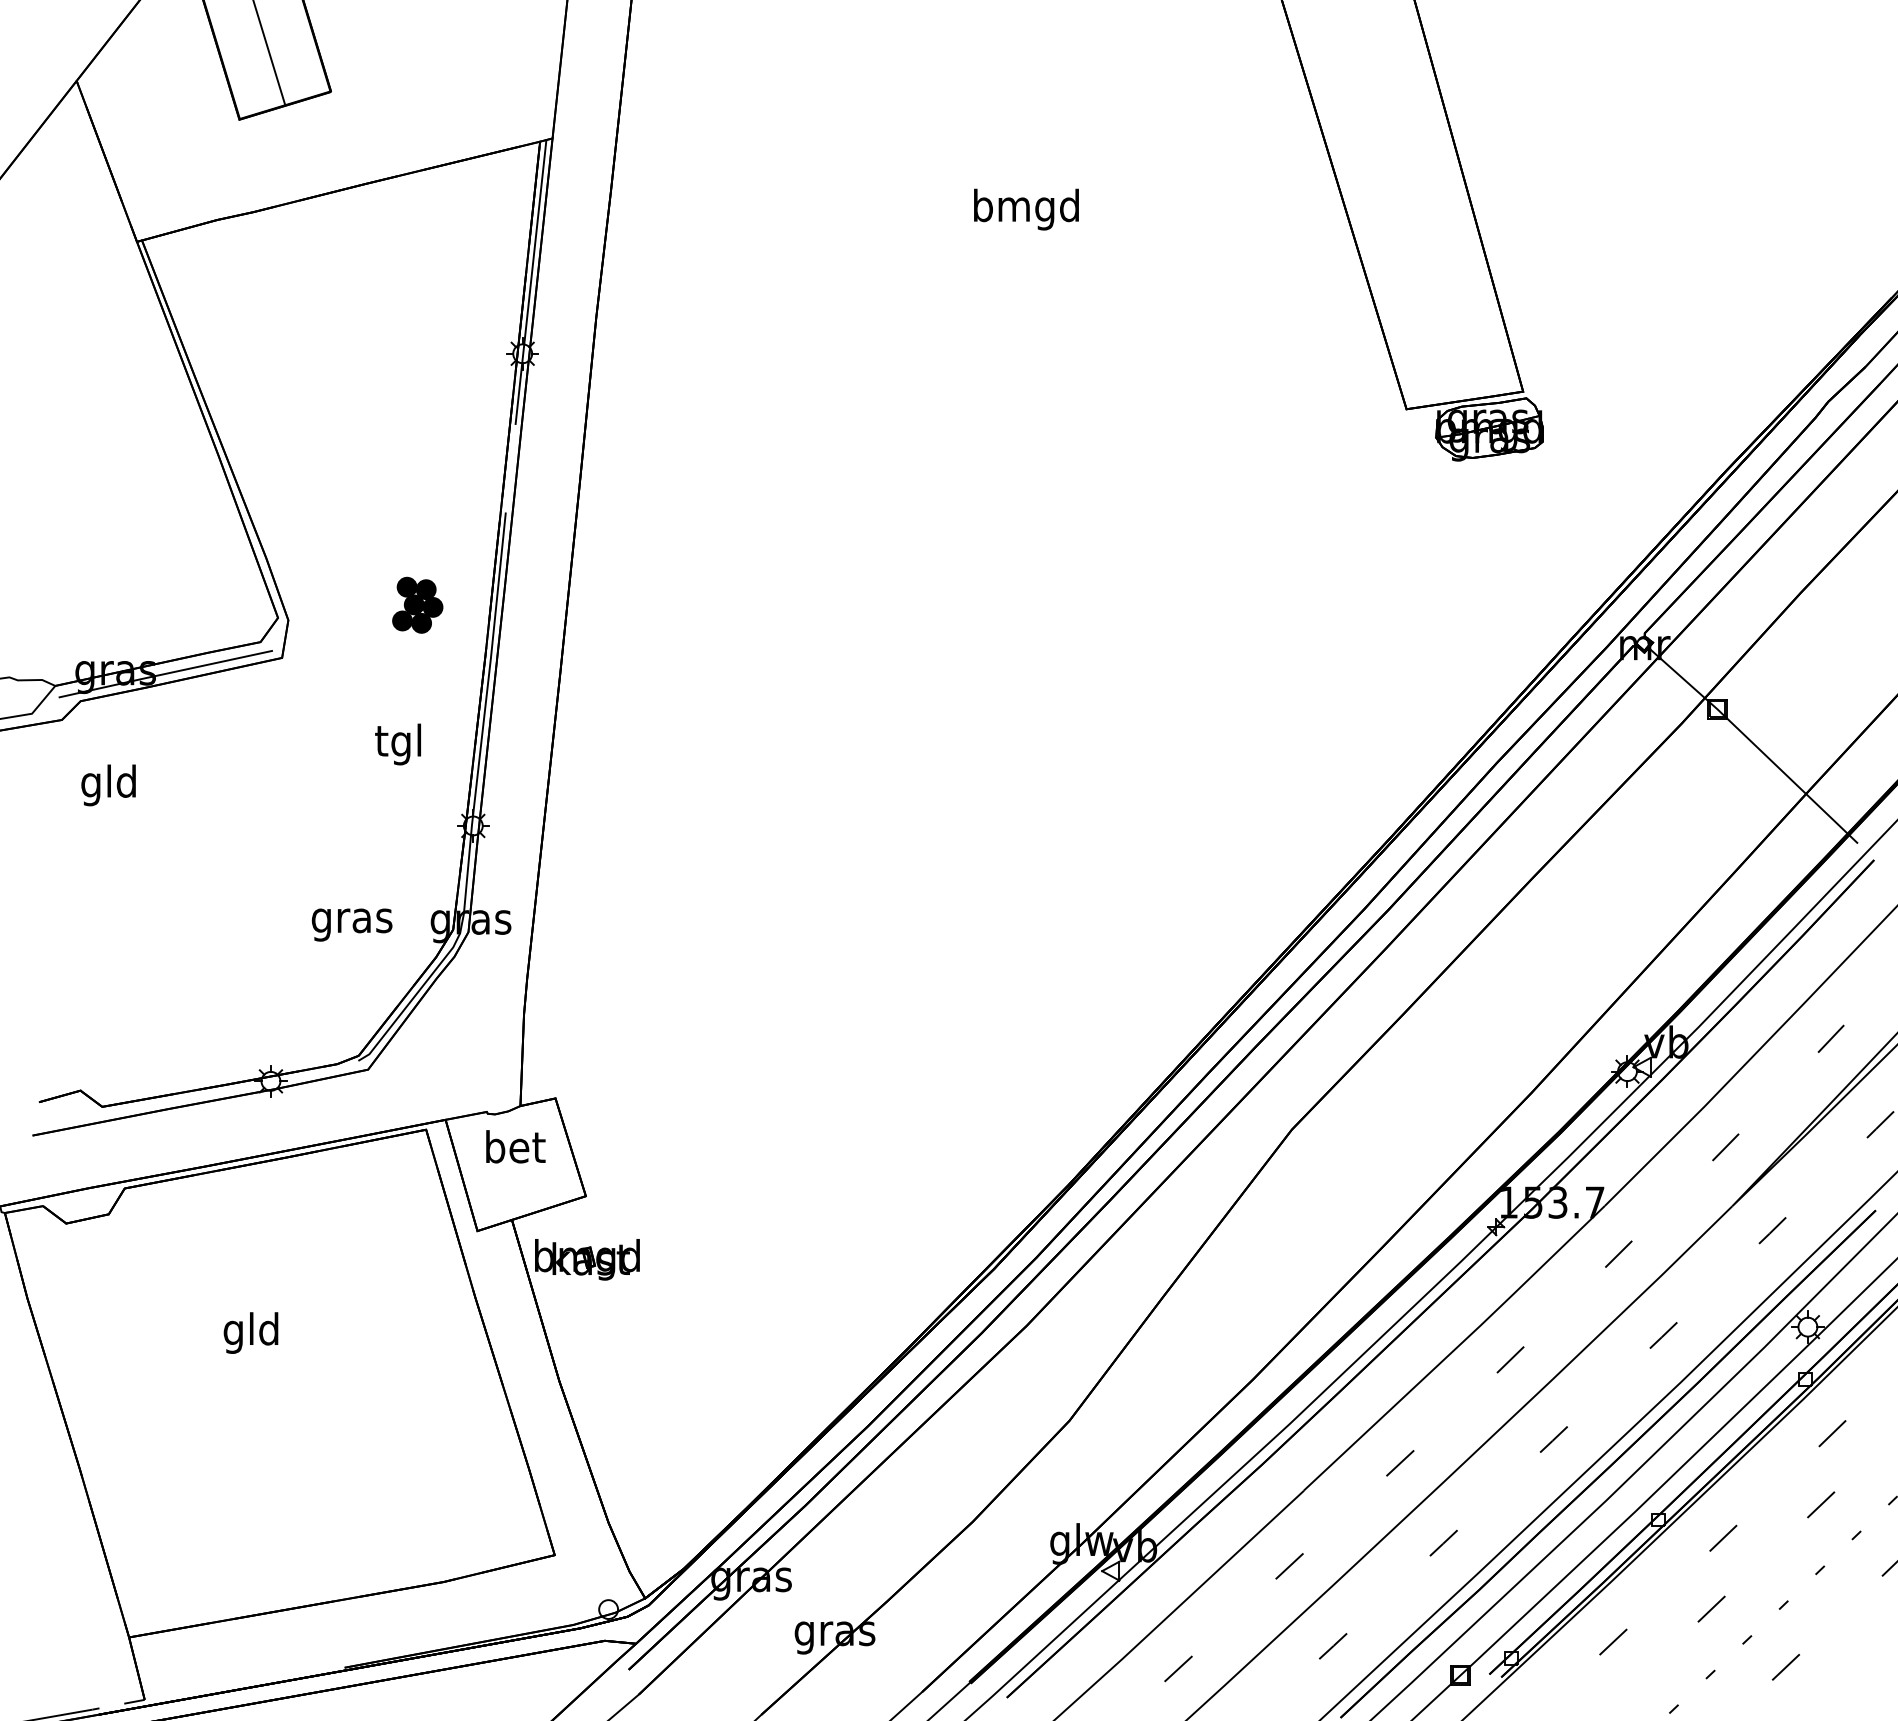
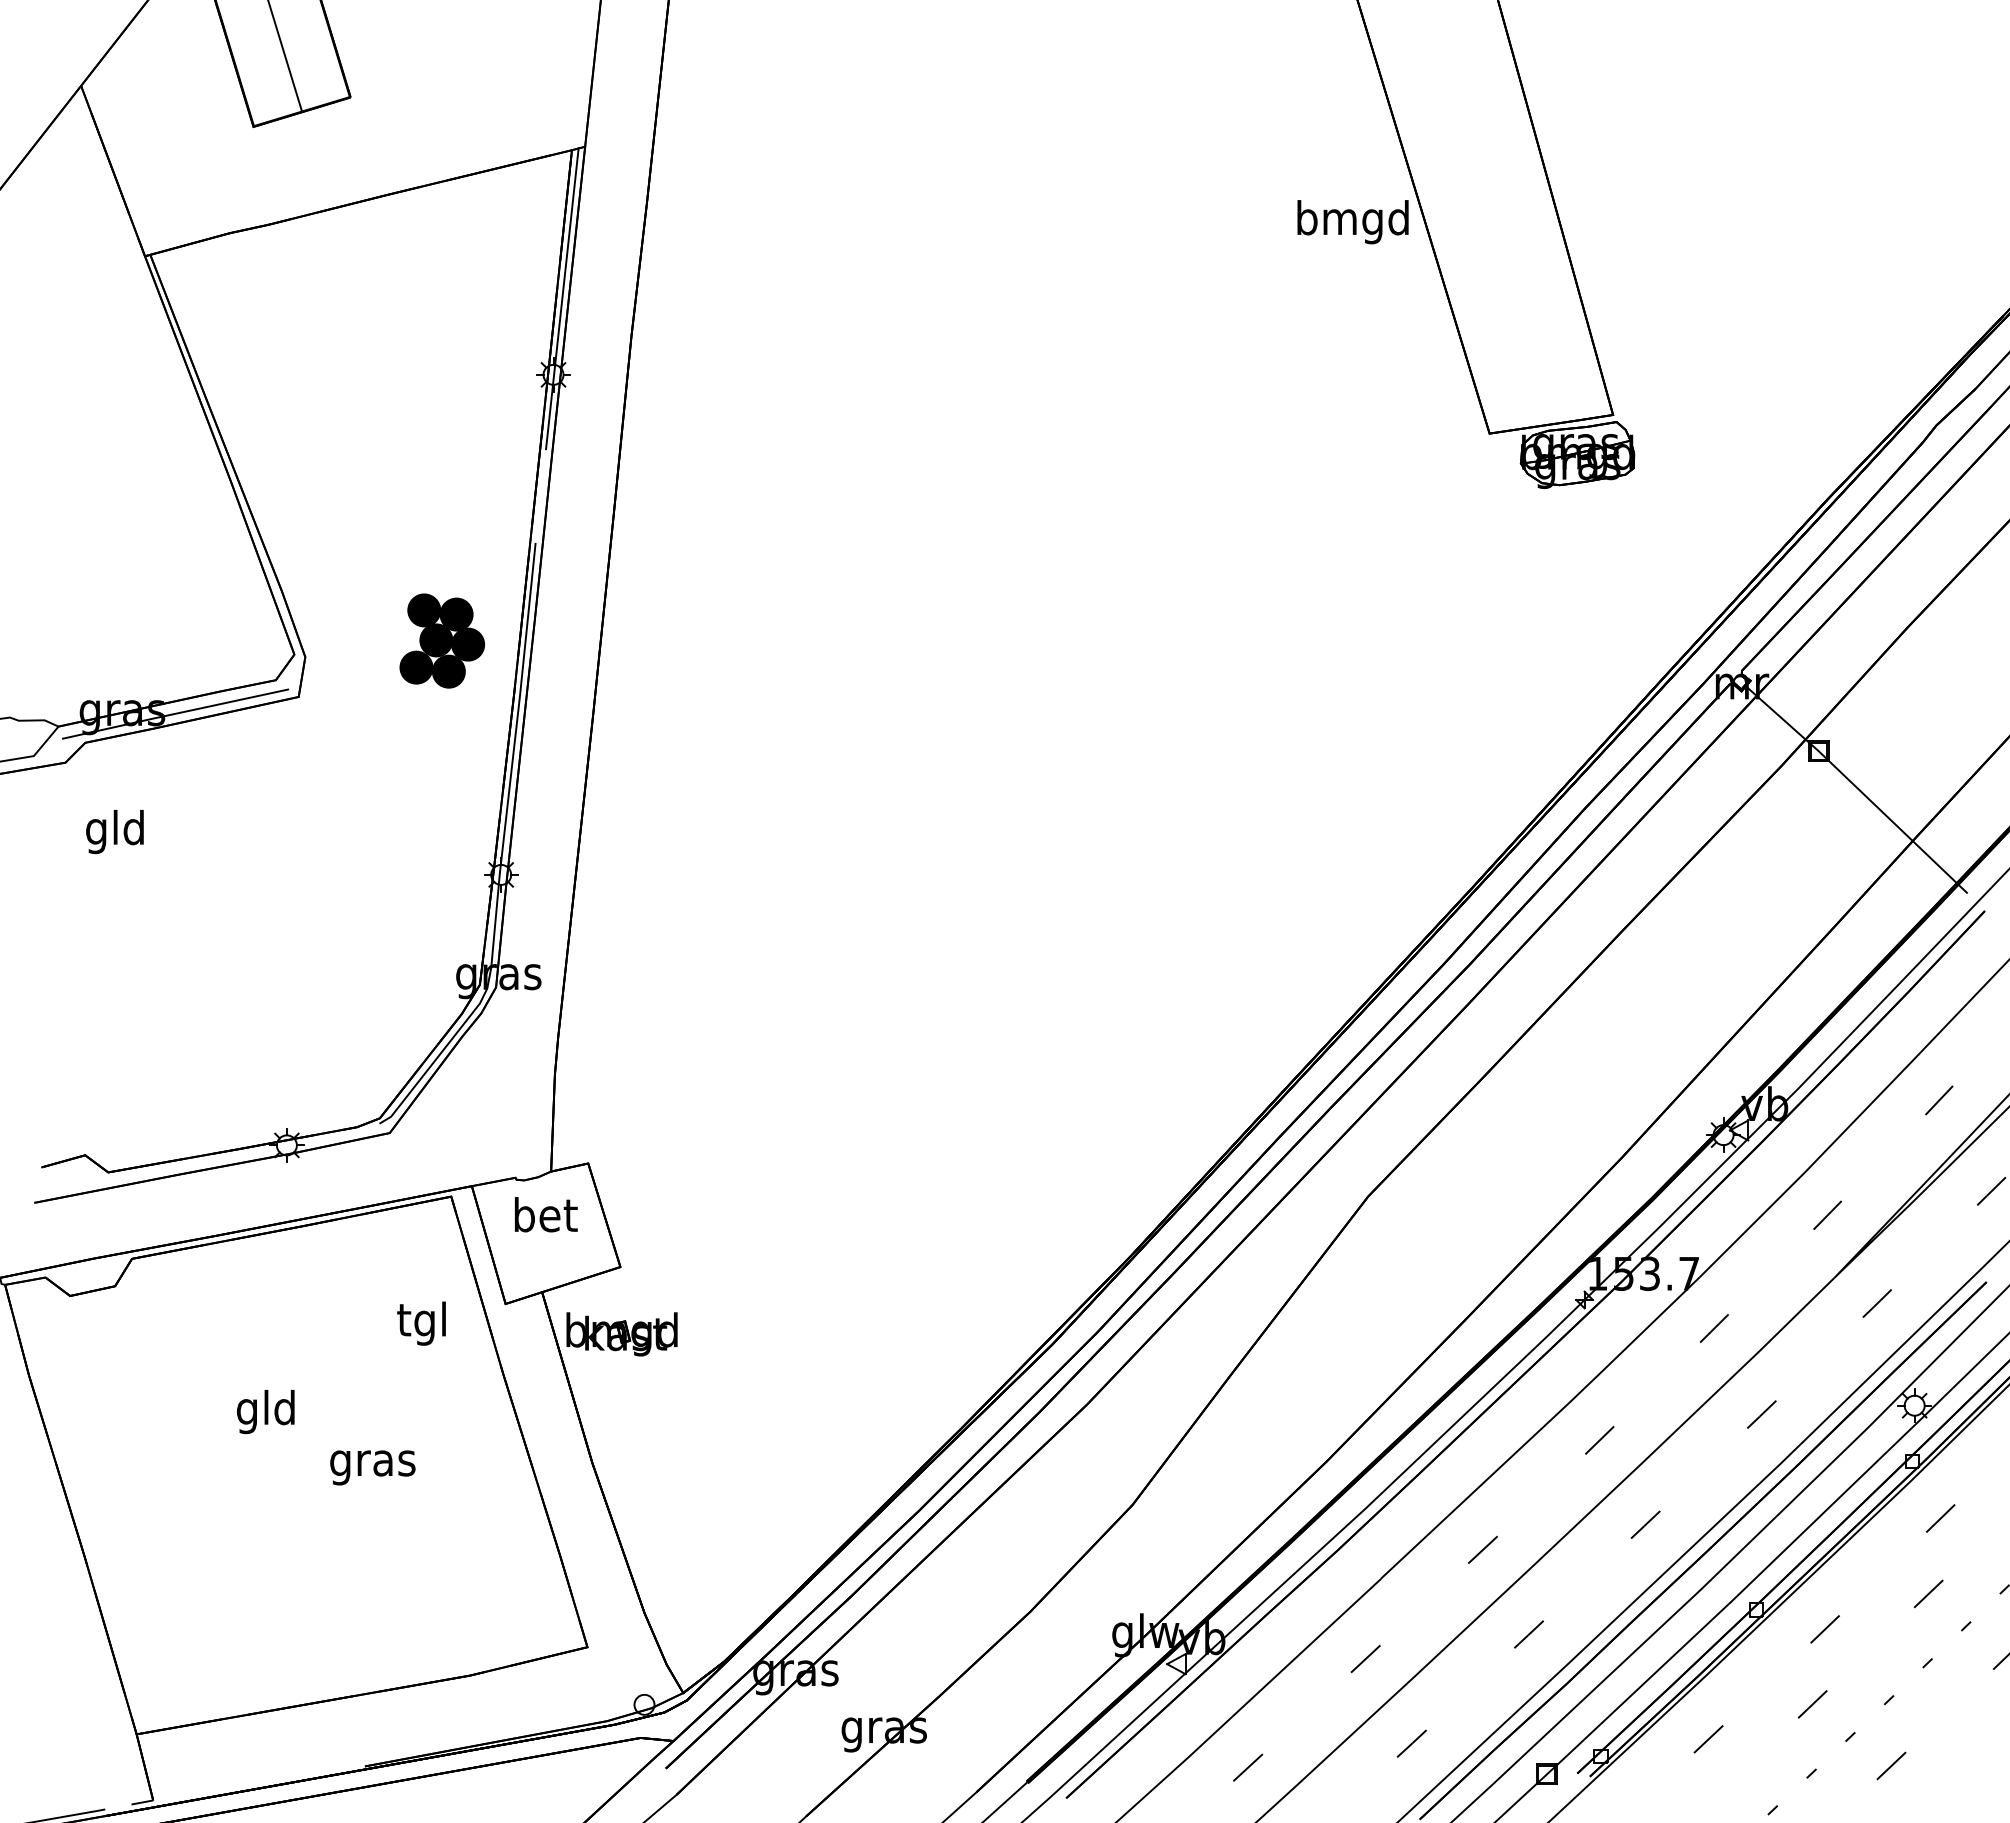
text: (1025, 209) -> (1352, 222), moved
part: (417, 605) -> (442, 641), size x1.6
text: (398, 744) -> (421, 1323), moved
text: (351, 924) -> (372, 1467), moved

